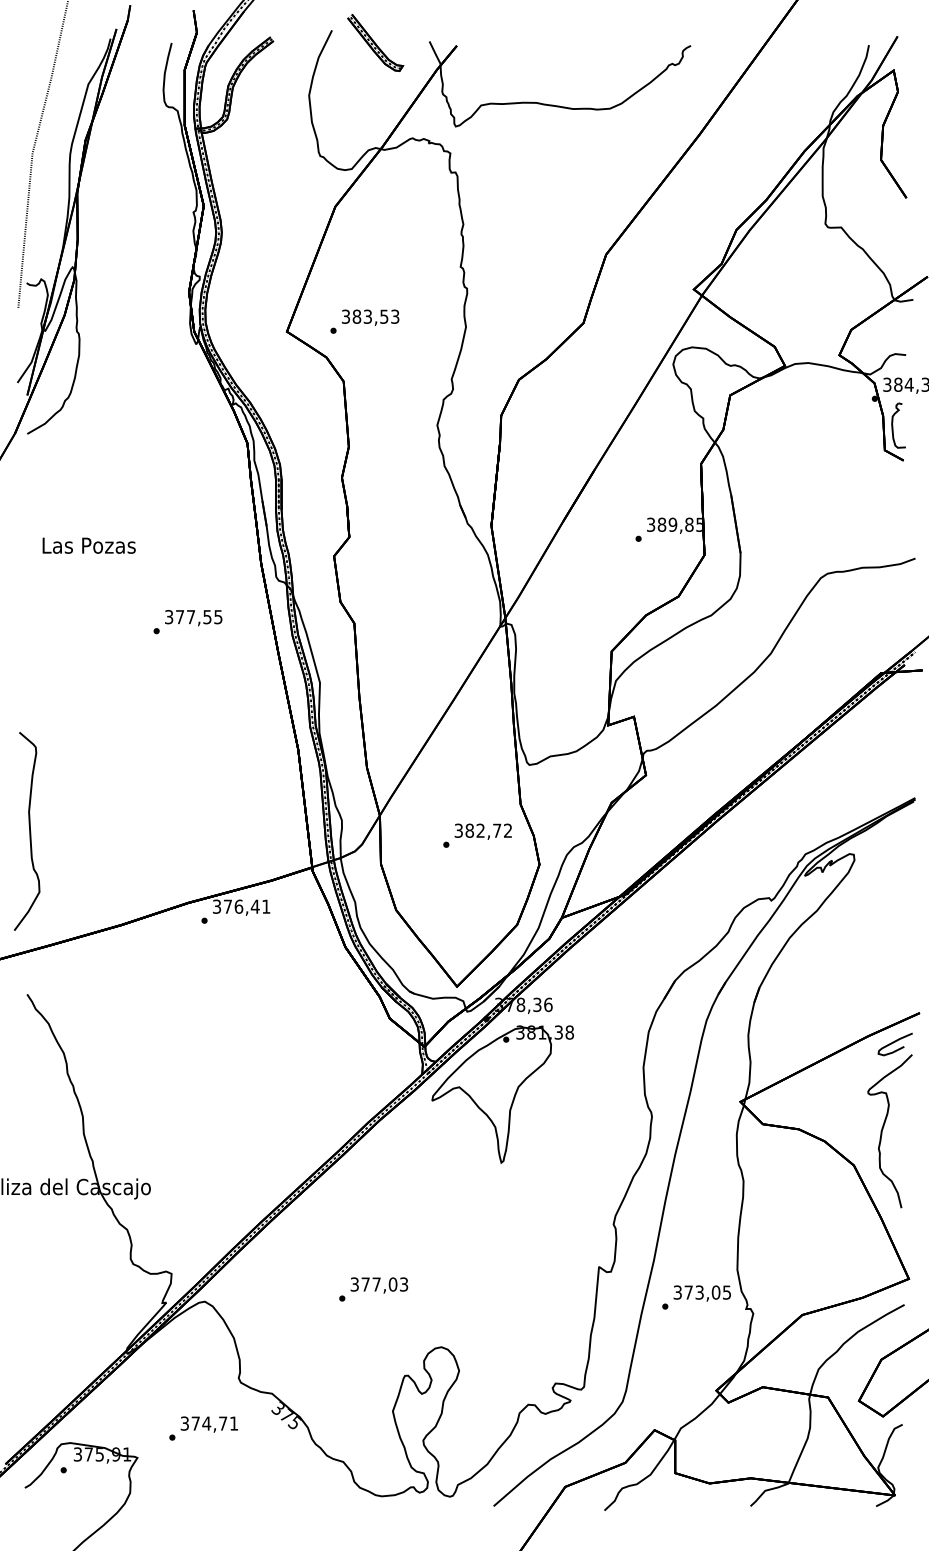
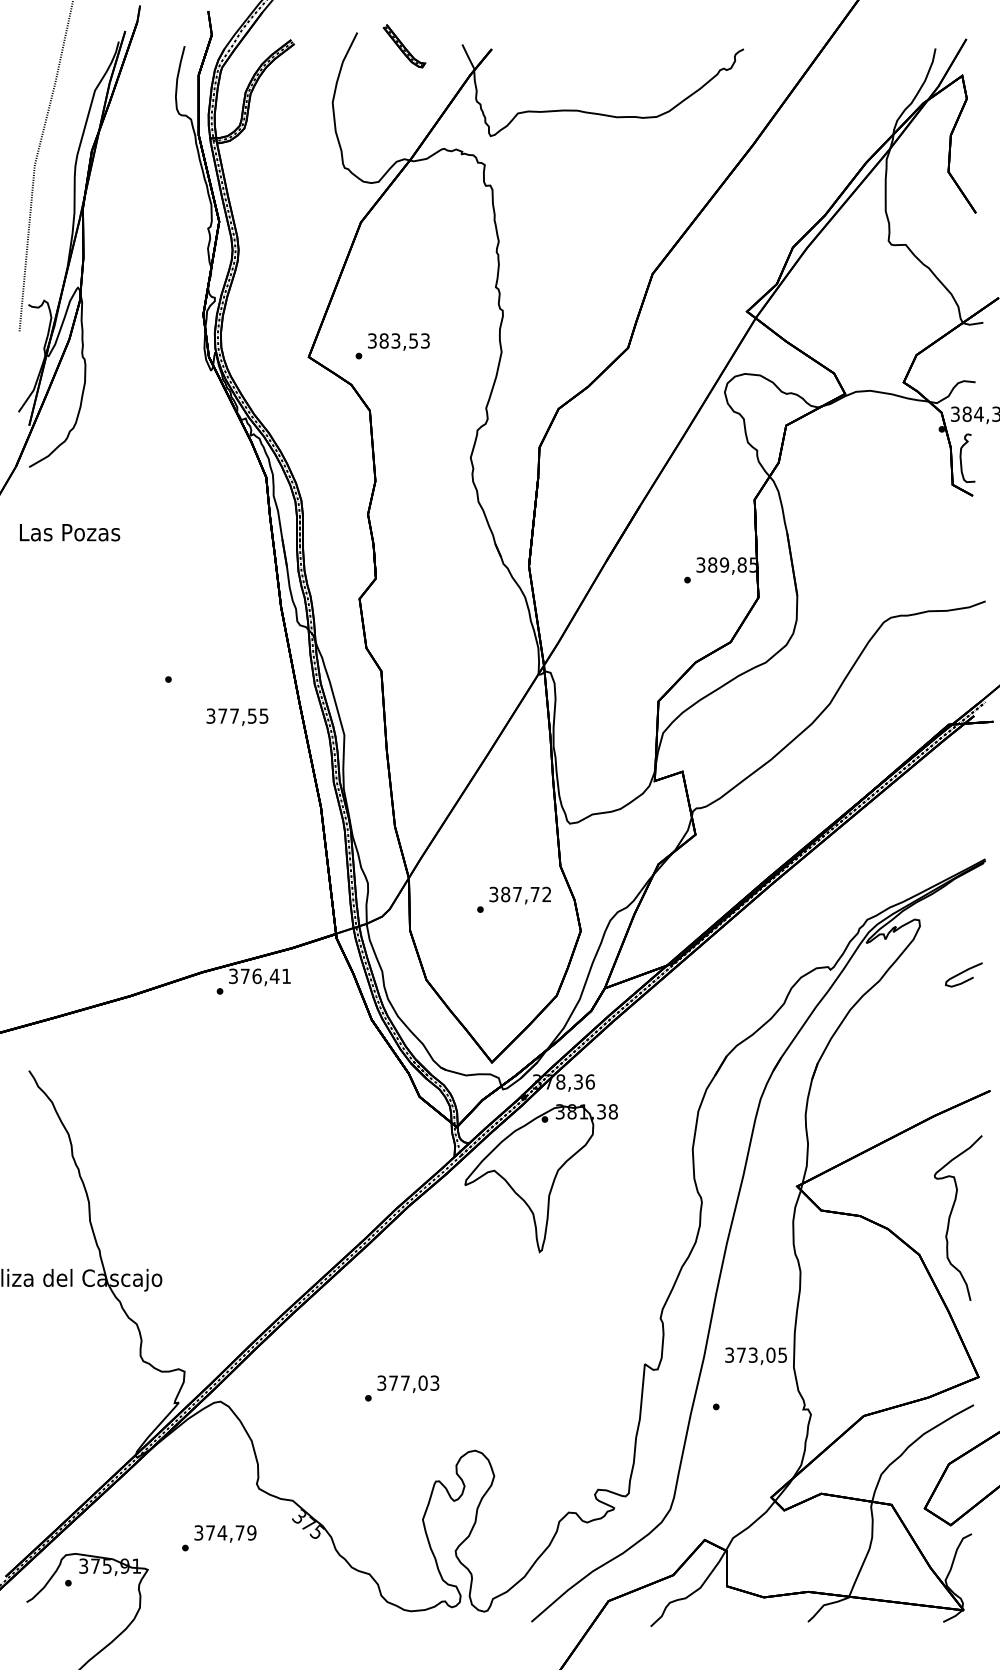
part: (375, 42) -> (404, 45), size x0.7
text: (88, 545) -> (69, 532), moved
text: (193, 618) -> (237, 717), moved
text: (480, 830) -> (517, 894), 382,72 -> 387,72
curve: (29, 831) -> (31, 895), removed
curve: (893, 1043) -> (961, 973), moved
text: (701, 1293) -> (755, 1356), moved
text: (233, 1423) -> (251, 1532), 374,71 -> 374,79

